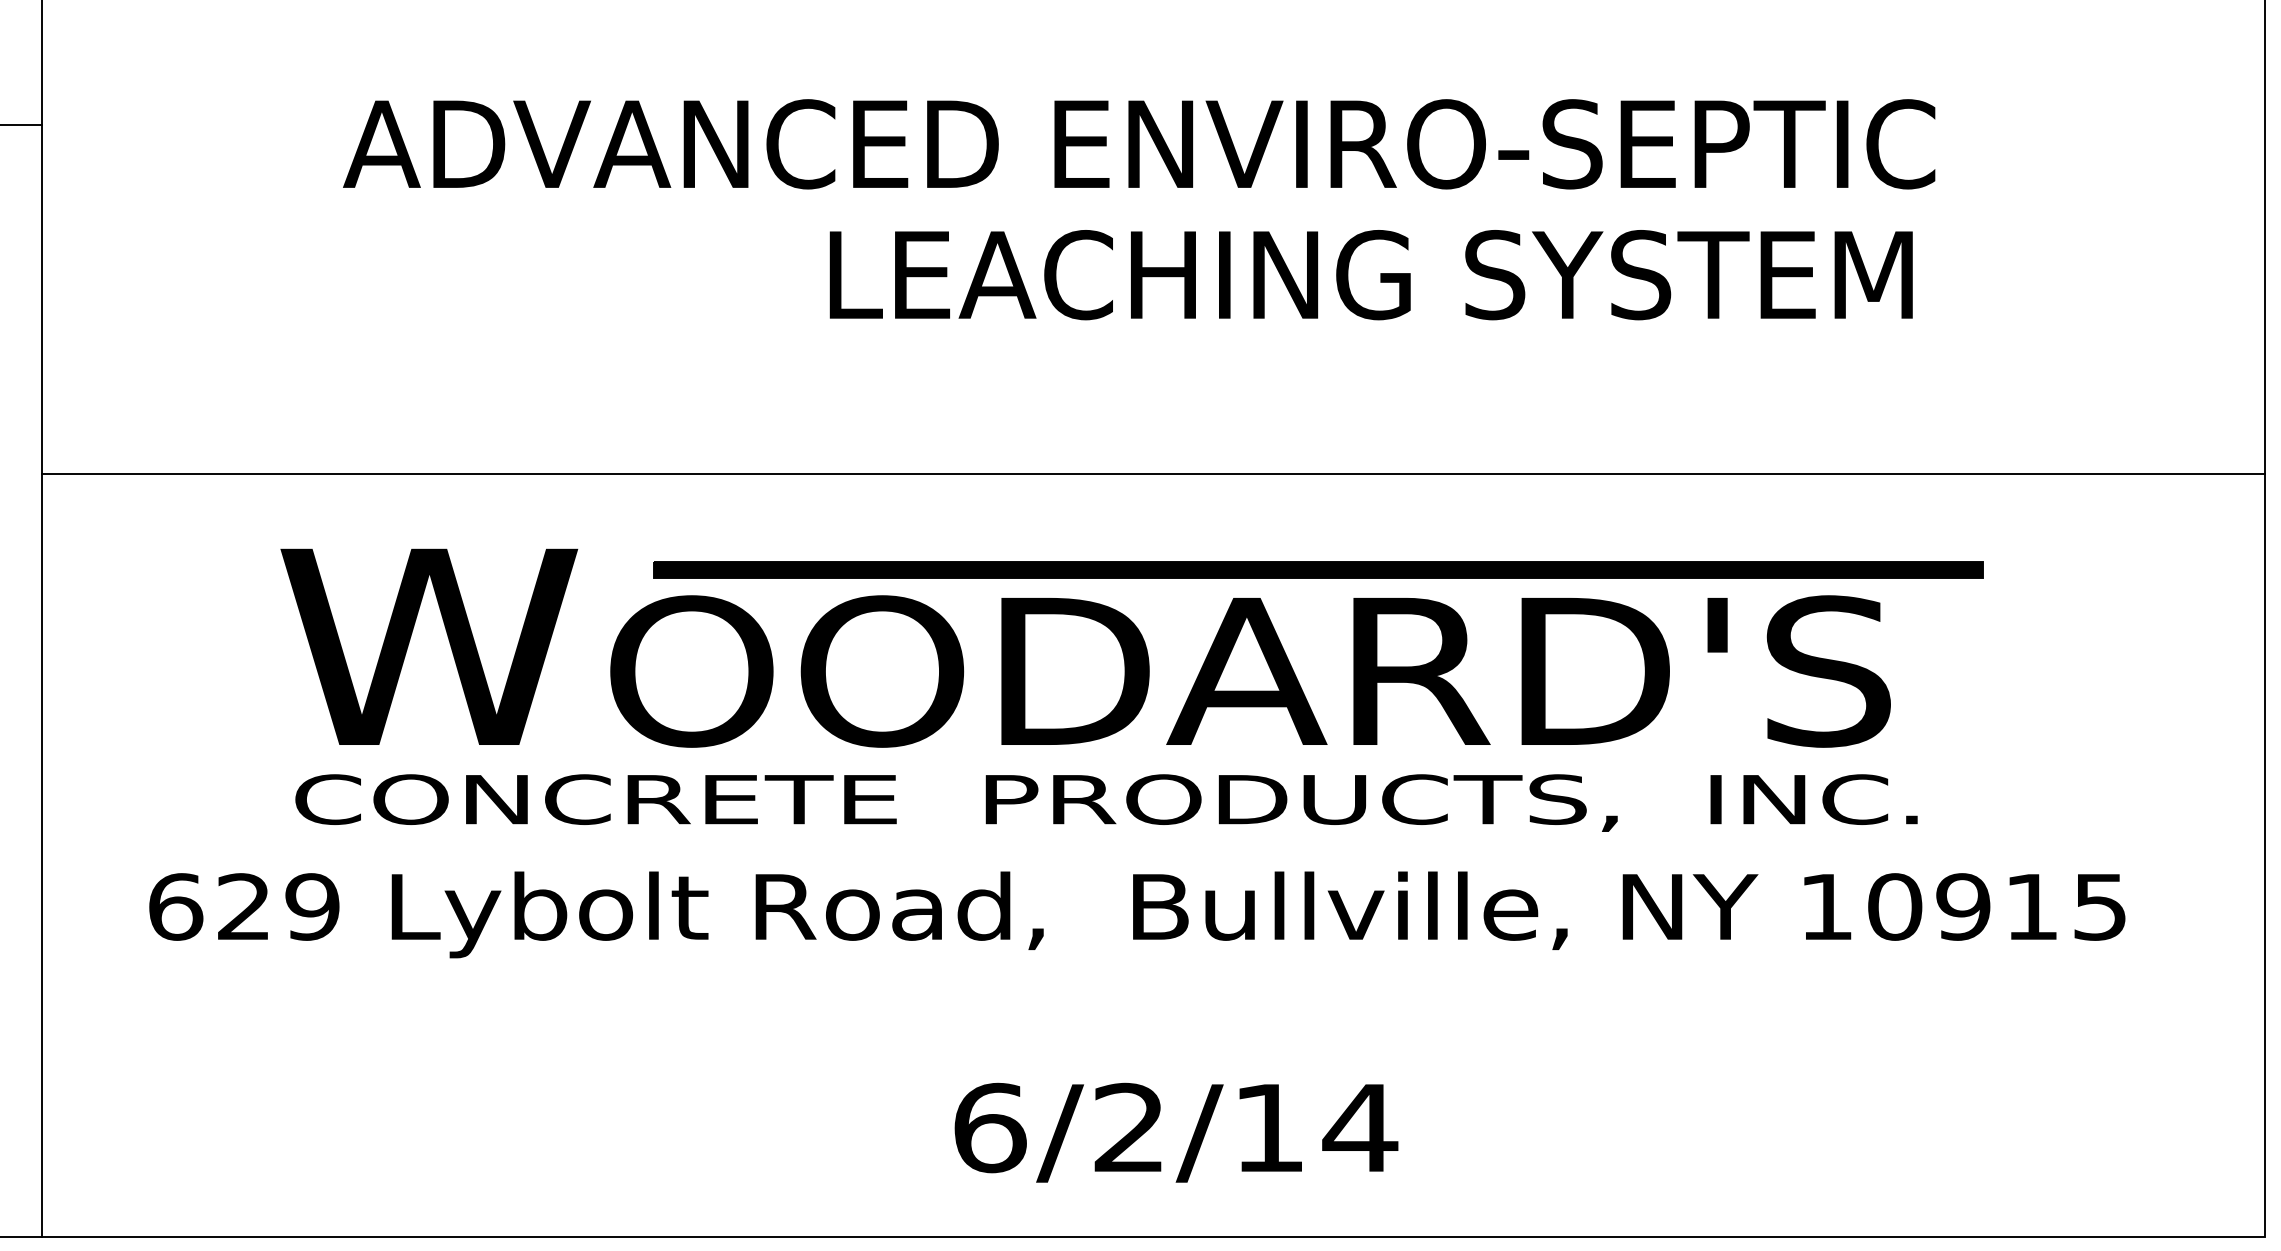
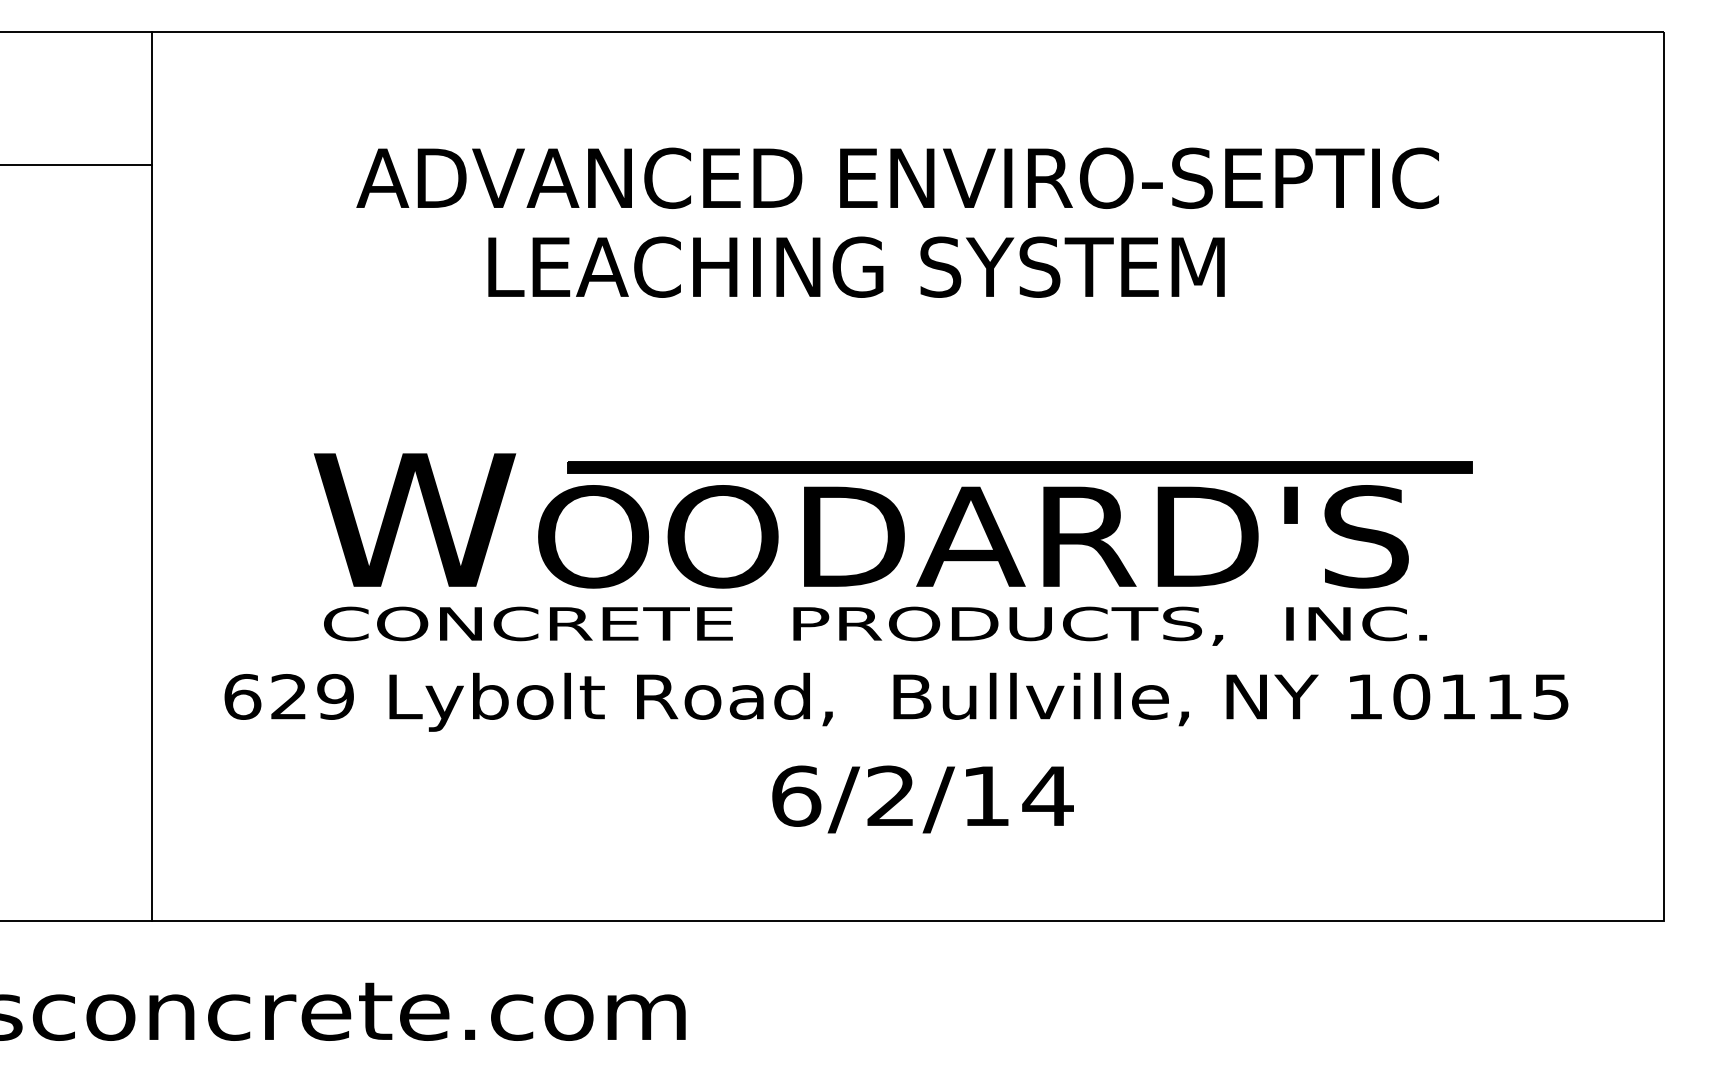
text: (1371, 273) -> (856, 266), moved
line: (1153, 473) -> (907, 402), removed
text: (1962, 906) -> (1457, 696), 10915 -> 10115
text: (1175, 1132) -> (922, 799), moved

